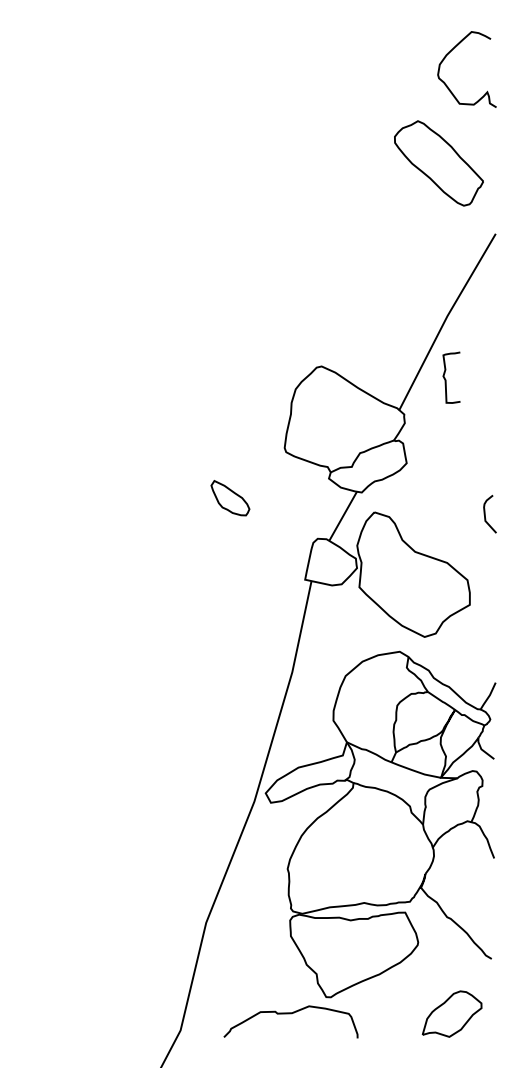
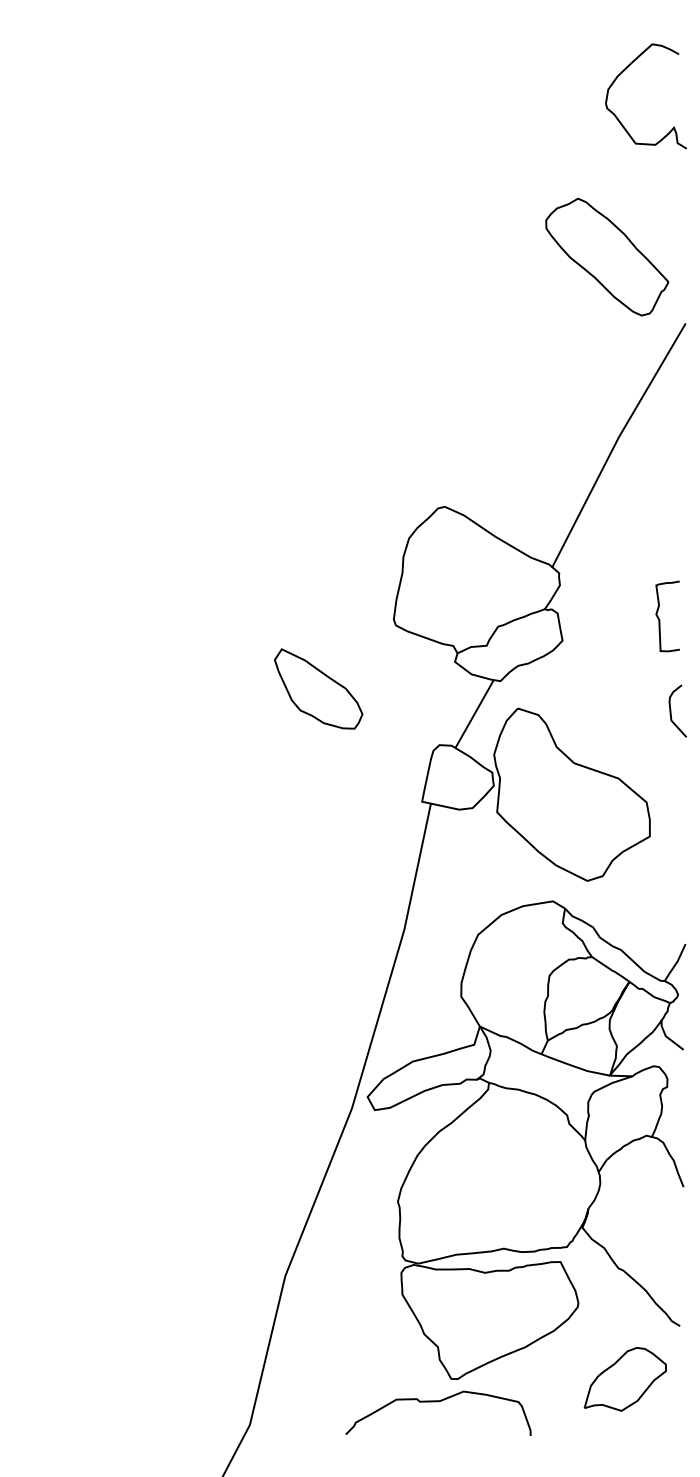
part: (439, 162) -> (607, 256), moved
curve: (446, 379) -> (660, 619), moved
part: (230, 497) -> (318, 688), size x1.67
curve: (290, 1014) -> (438, 1402), moved
part: (451, 1014) -> (624, 1379), moved

